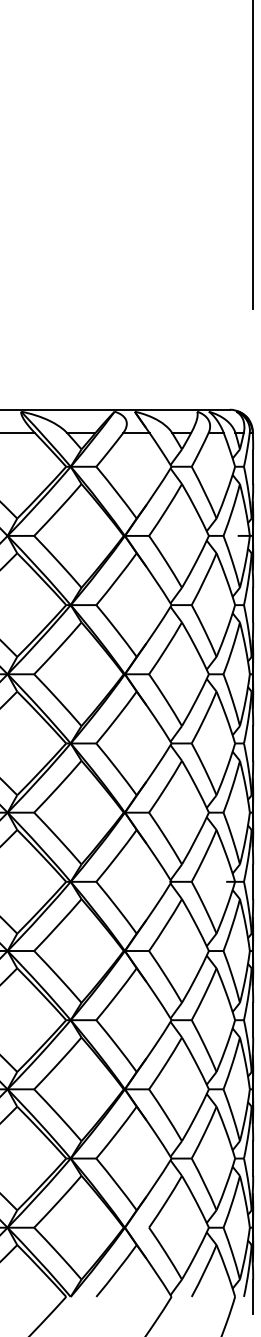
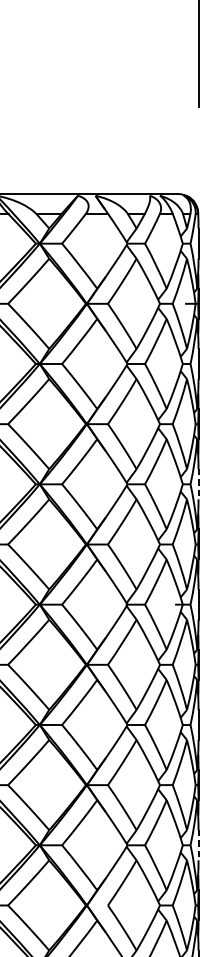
line: (253, 743) -> (198, 484), solid -> dashed
line: (253, 1159) -> (198, 846), solid -> dashed

